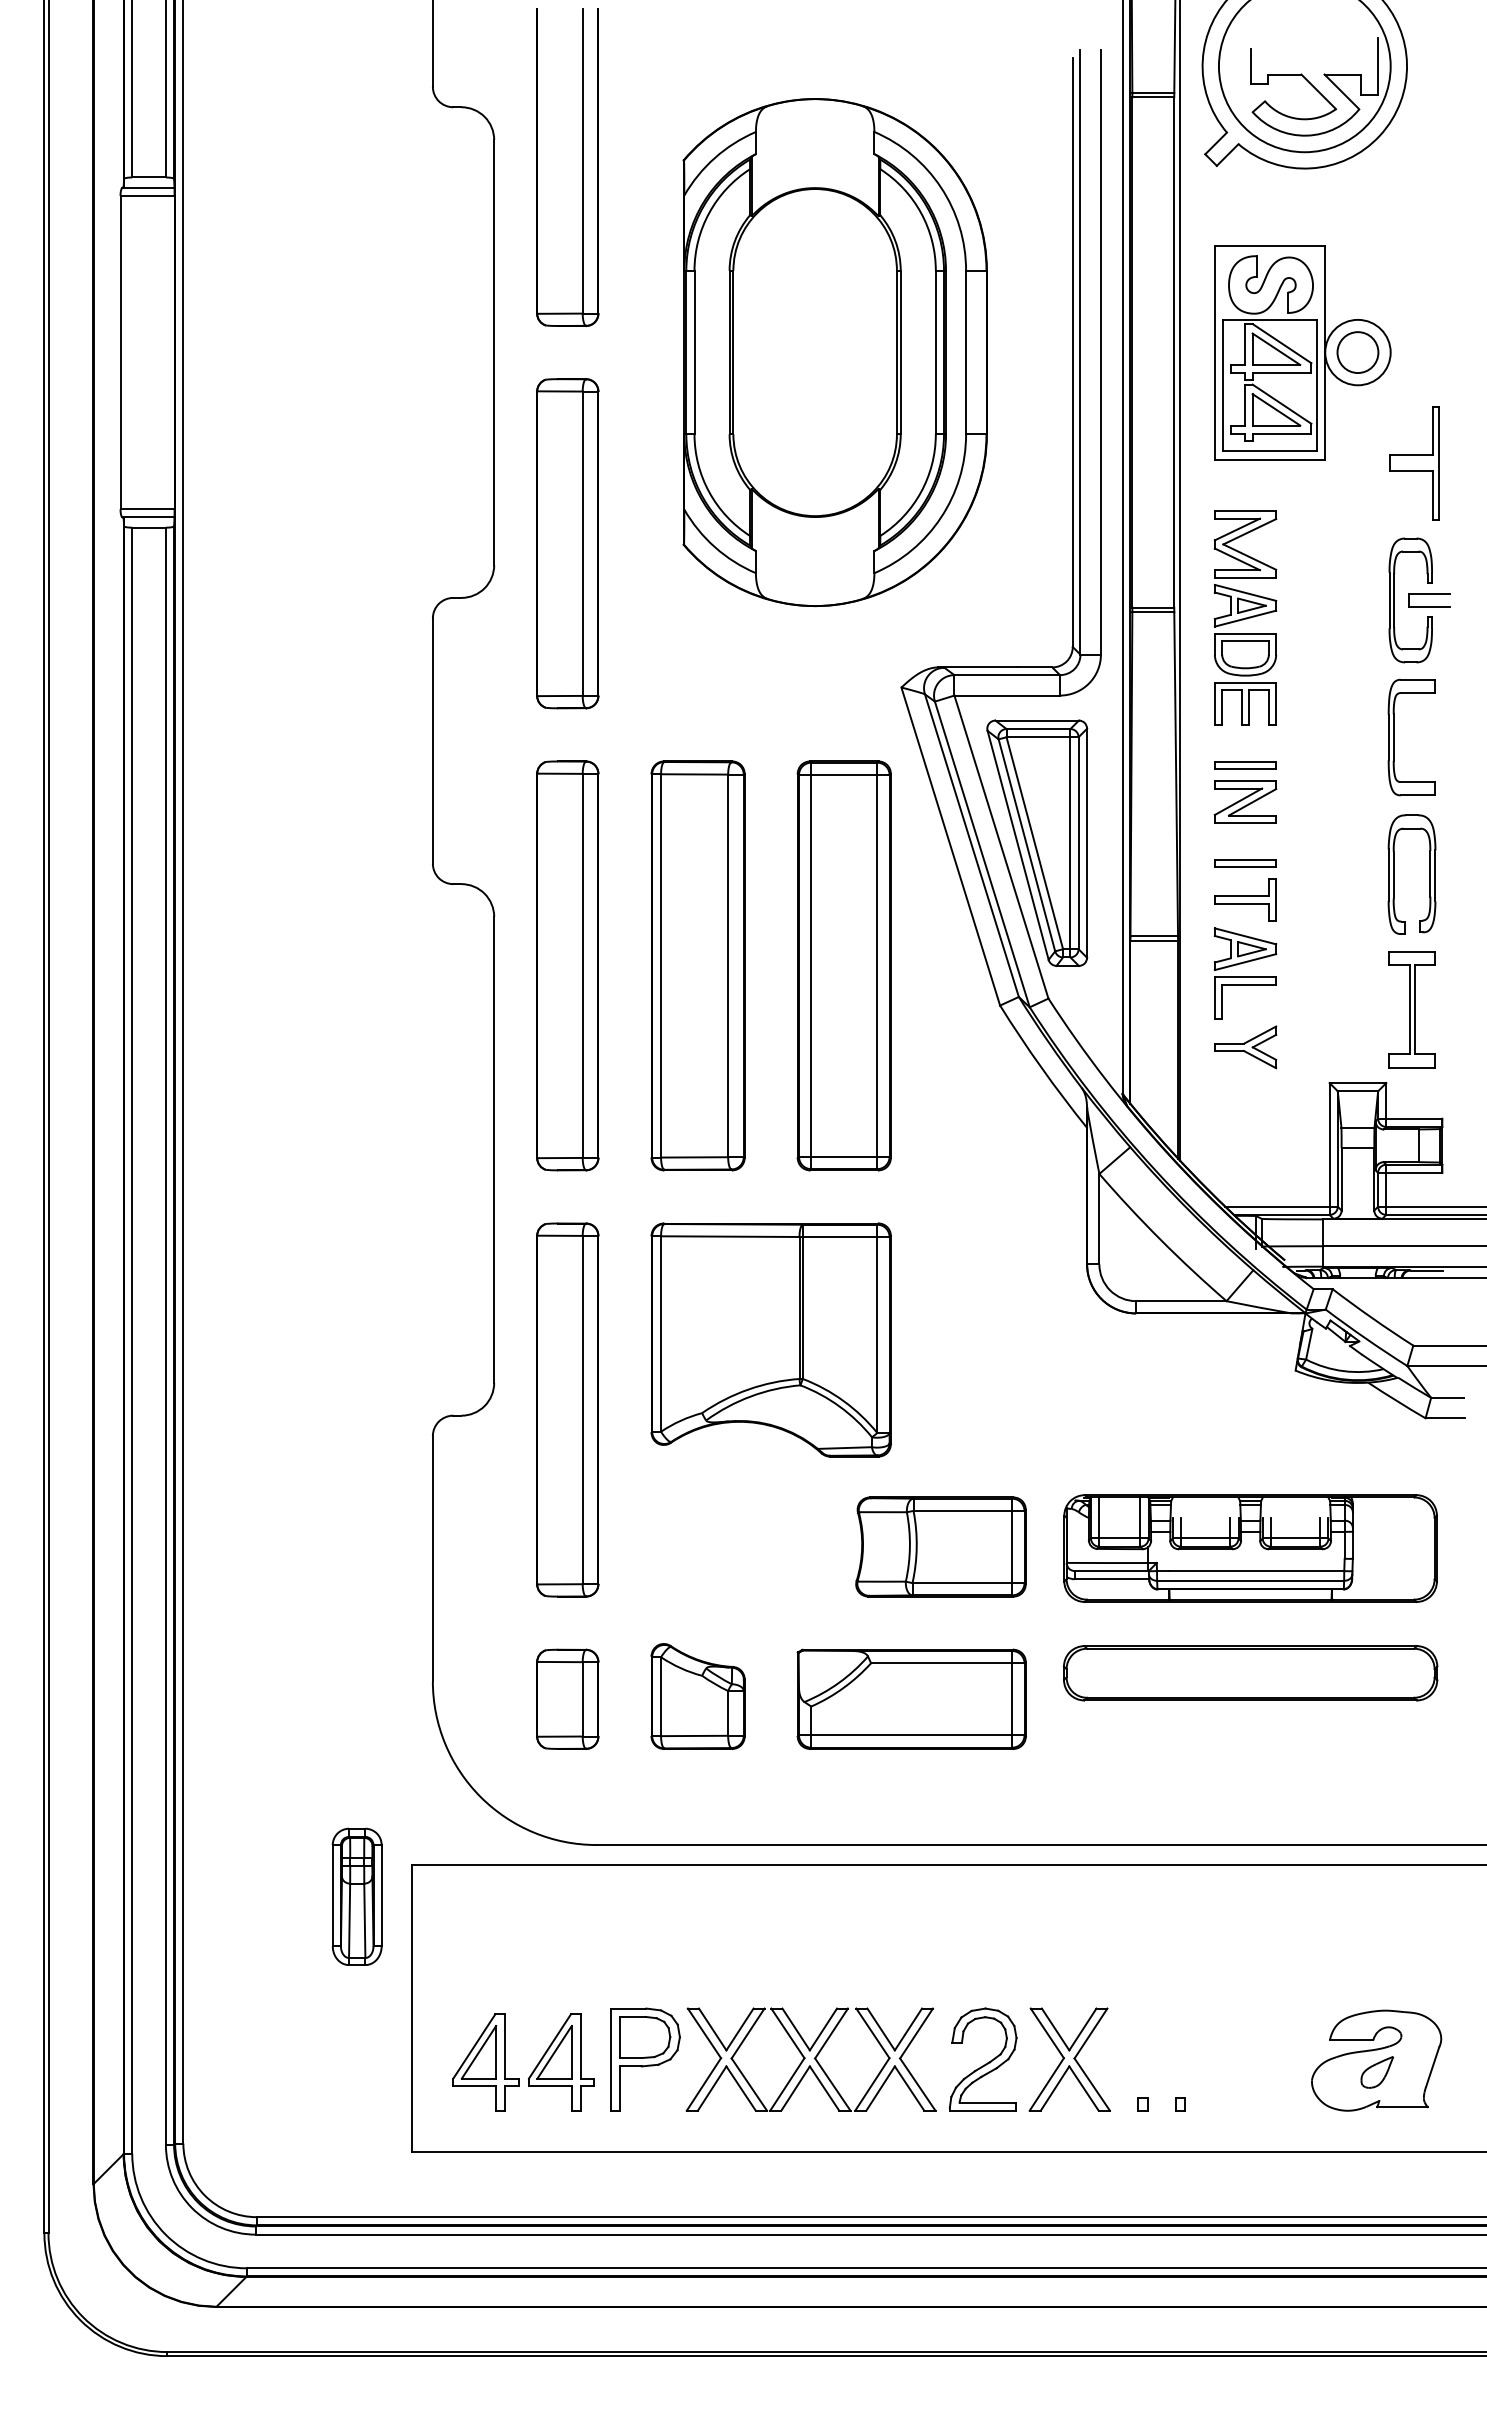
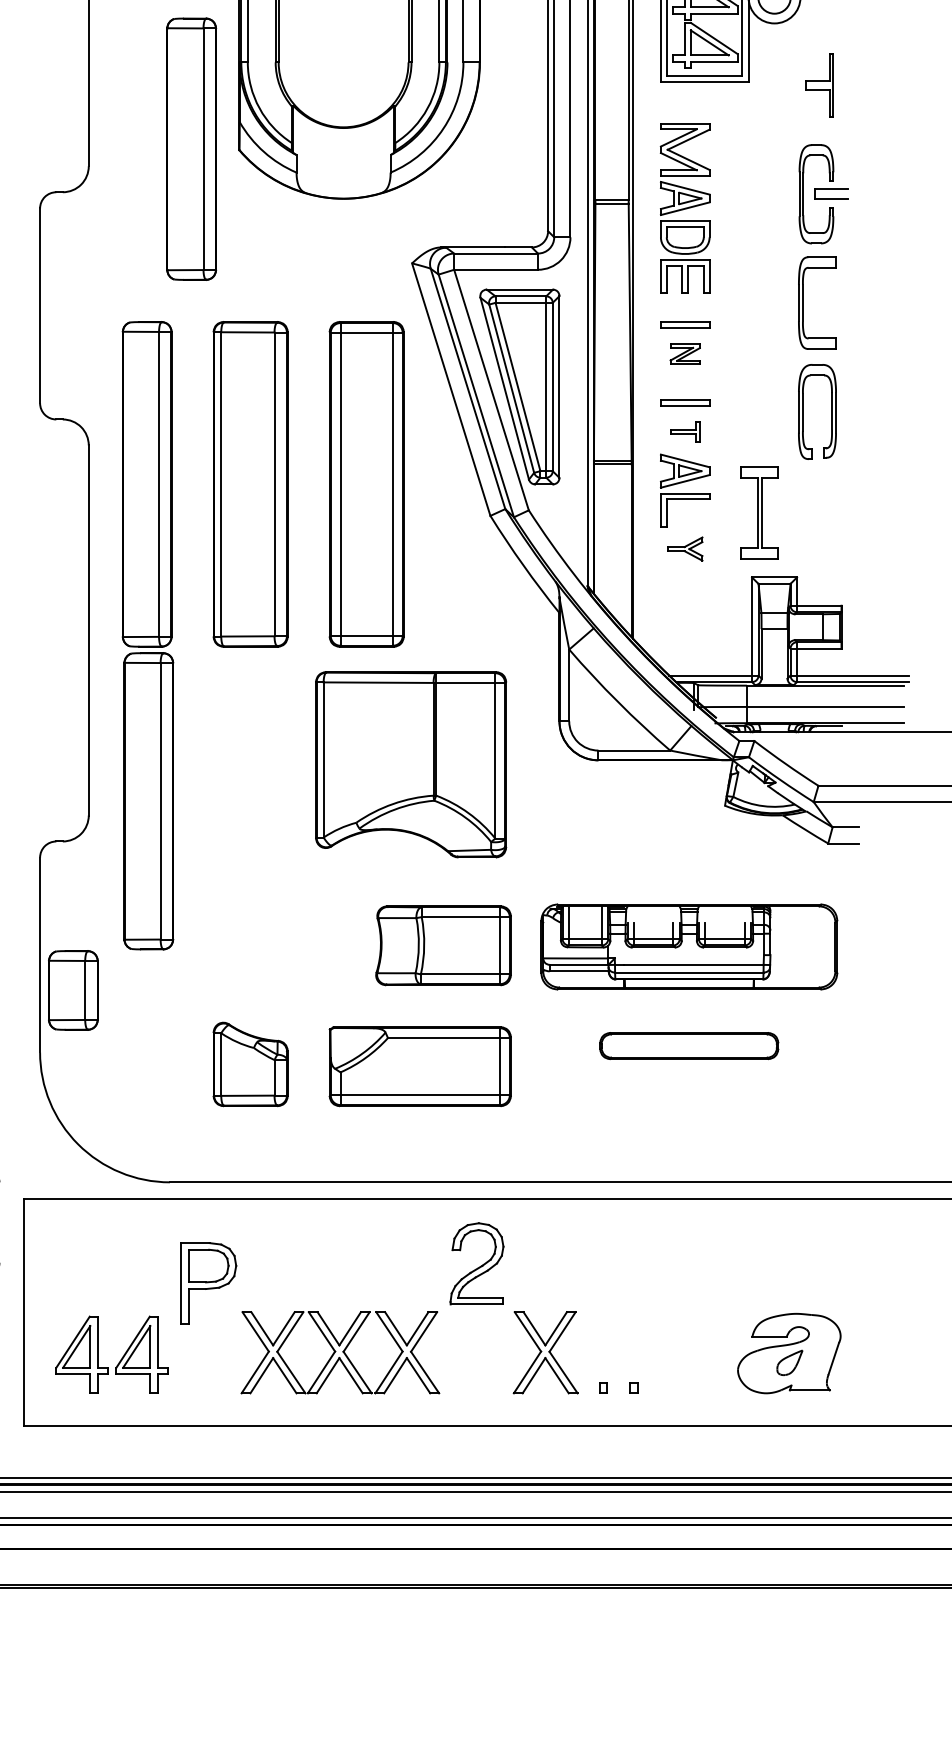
part: (1414, 463) -> (819, 85), size x0.7
part: (567, 543) -> (191, 149), moved
part: (1245, 801) -> (685, 353), size x0.6
part: (1245, 899) -> (685, 431), size x0.6
part: (1411, 1009) -> (759, 512), moved
part: (1245, 1047) -> (685, 549), size x0.7
part: (770, 1339) -> (410, 764), moved
part: (567, 1409) -> (148, 800), moved
part: (1250, 1673) -> (689, 1046), size x0.6
part: (567, 1698) -> (73, 989), moved
part: (645, 2059) -> (208, 1283), moved
part: (982, 2059) -> (476, 1263), moved

